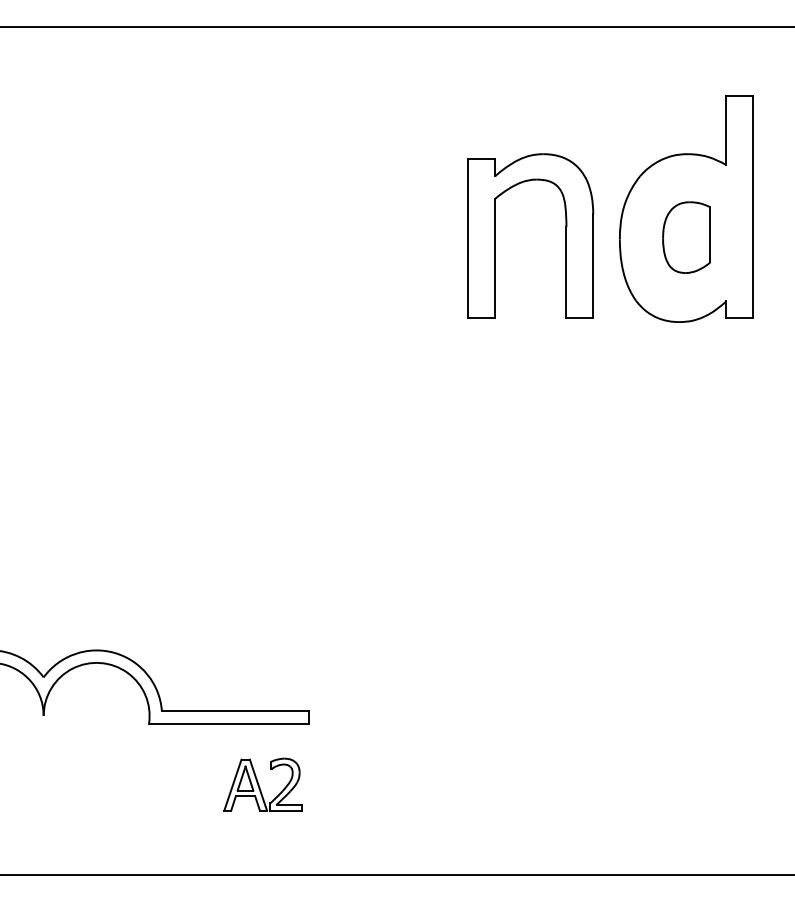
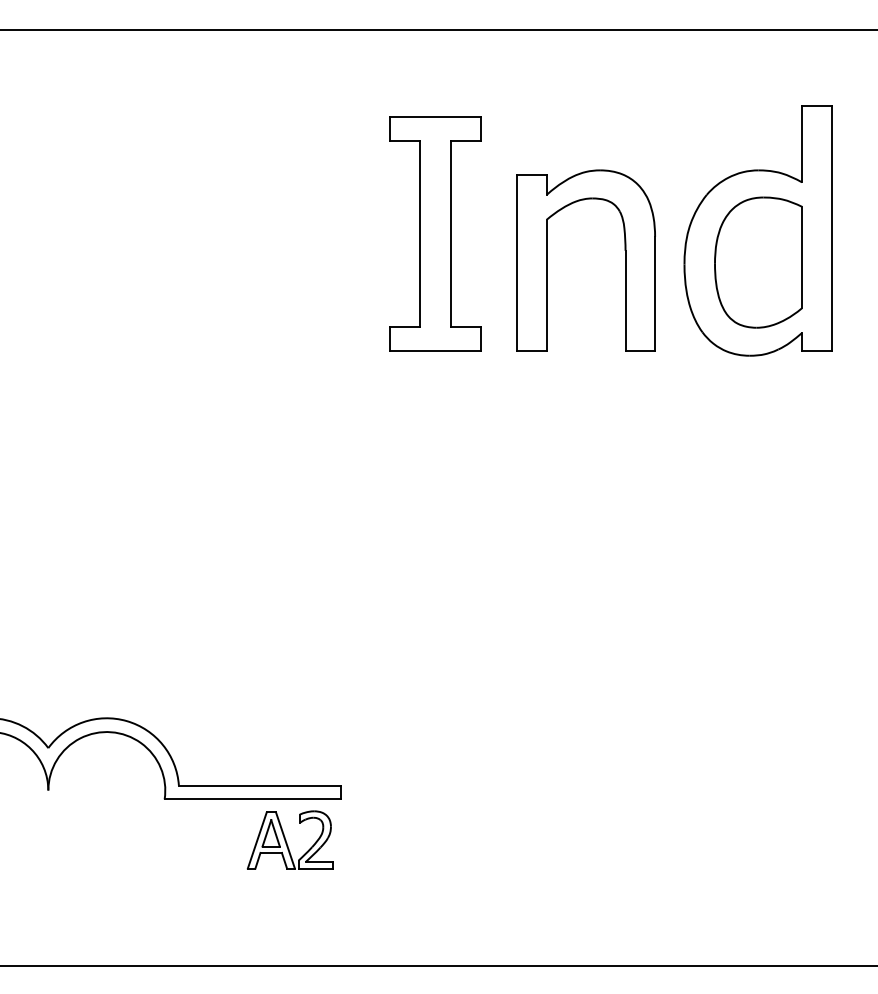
part: (394, 211) -> (435, 233), added
part: (686, 237) -> (758, 262), size x1.67
part: (262, 784) -> (289, 839), moved

